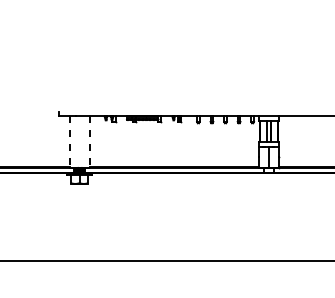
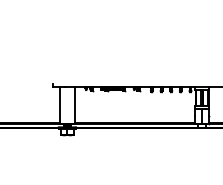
line: (69, 142) -> (60, 105), dashed -> solid
line: (89, 142) -> (74, 105), dashed -> solid

